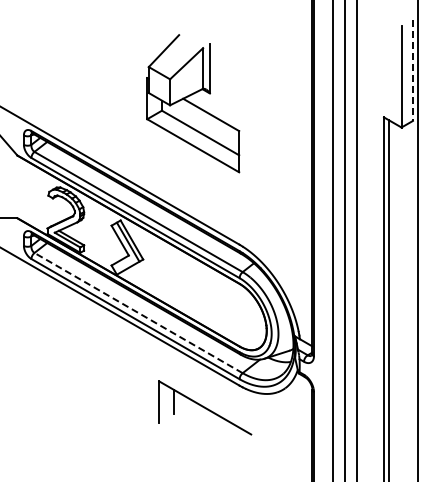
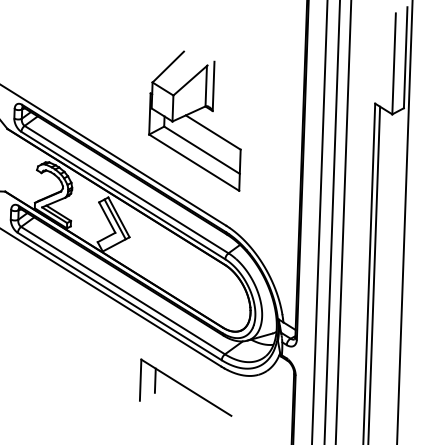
line: (412, 70) -> (405, 57), dashed -> solid
part: (193, 103) -> (195, 120), moved
line: (138, 312) -> (123, 290), dashed -> solid

